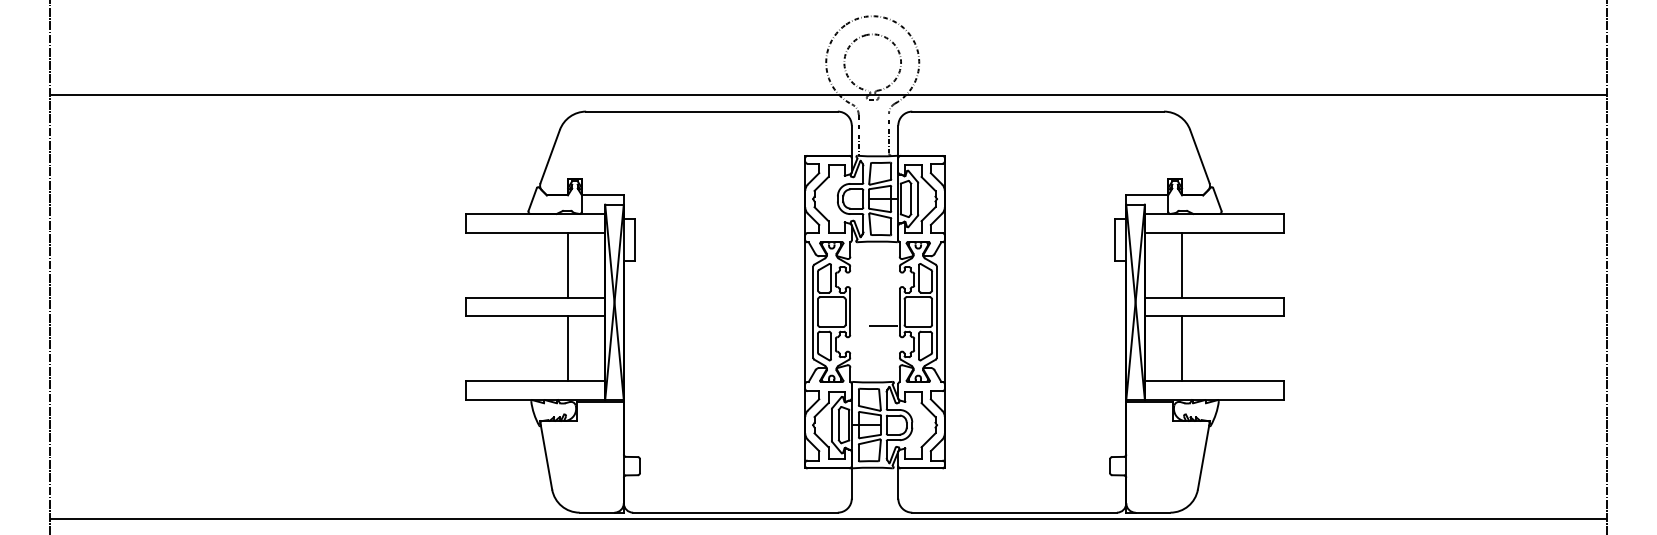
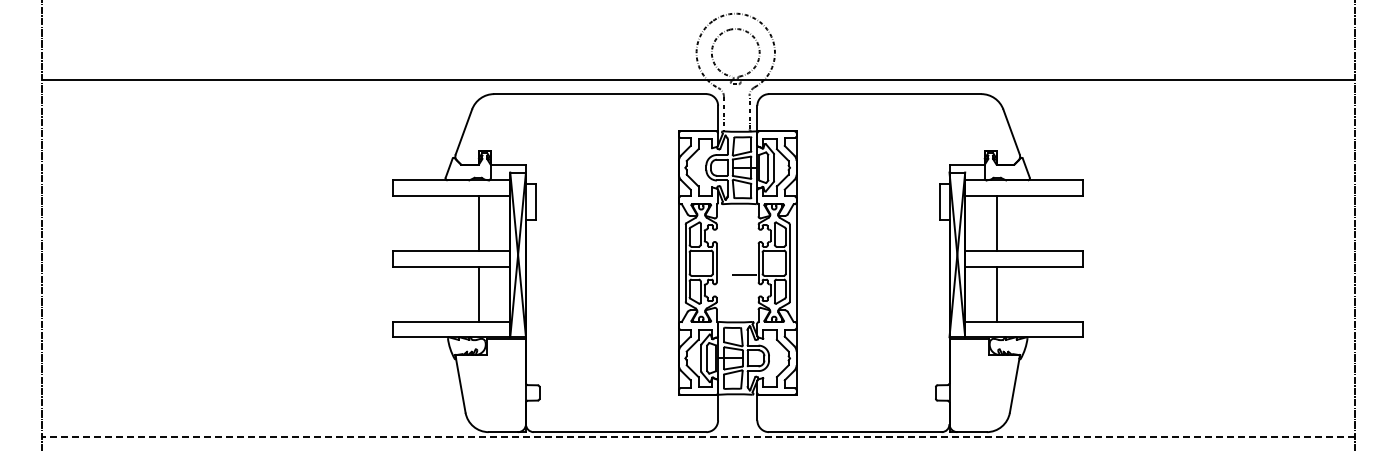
line: (828, 518) -> (698, 437), solid -> dashed

